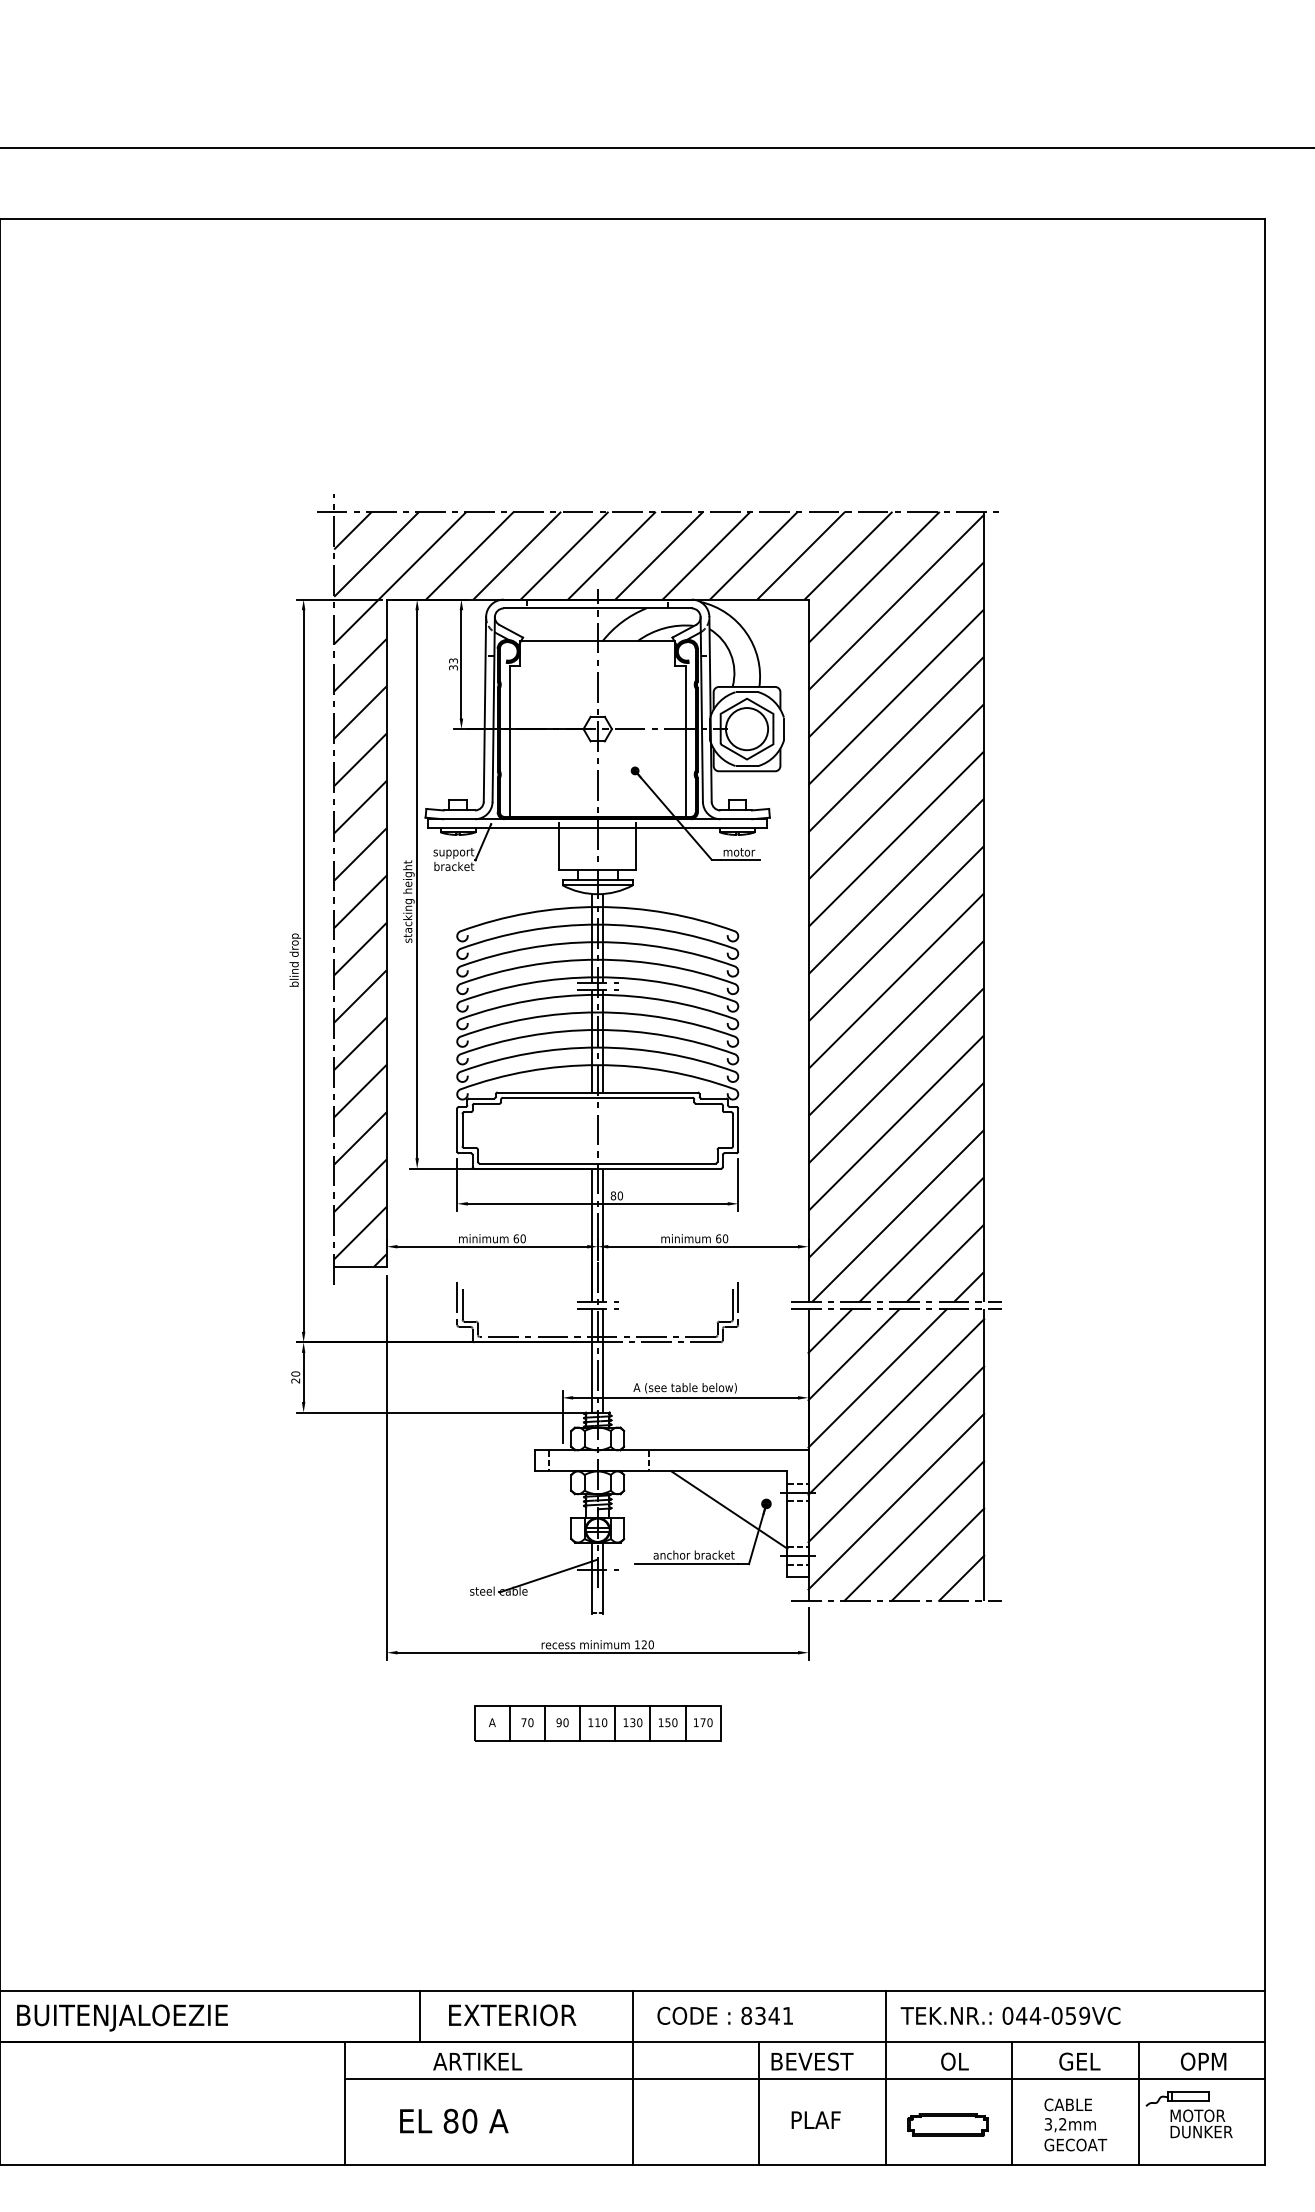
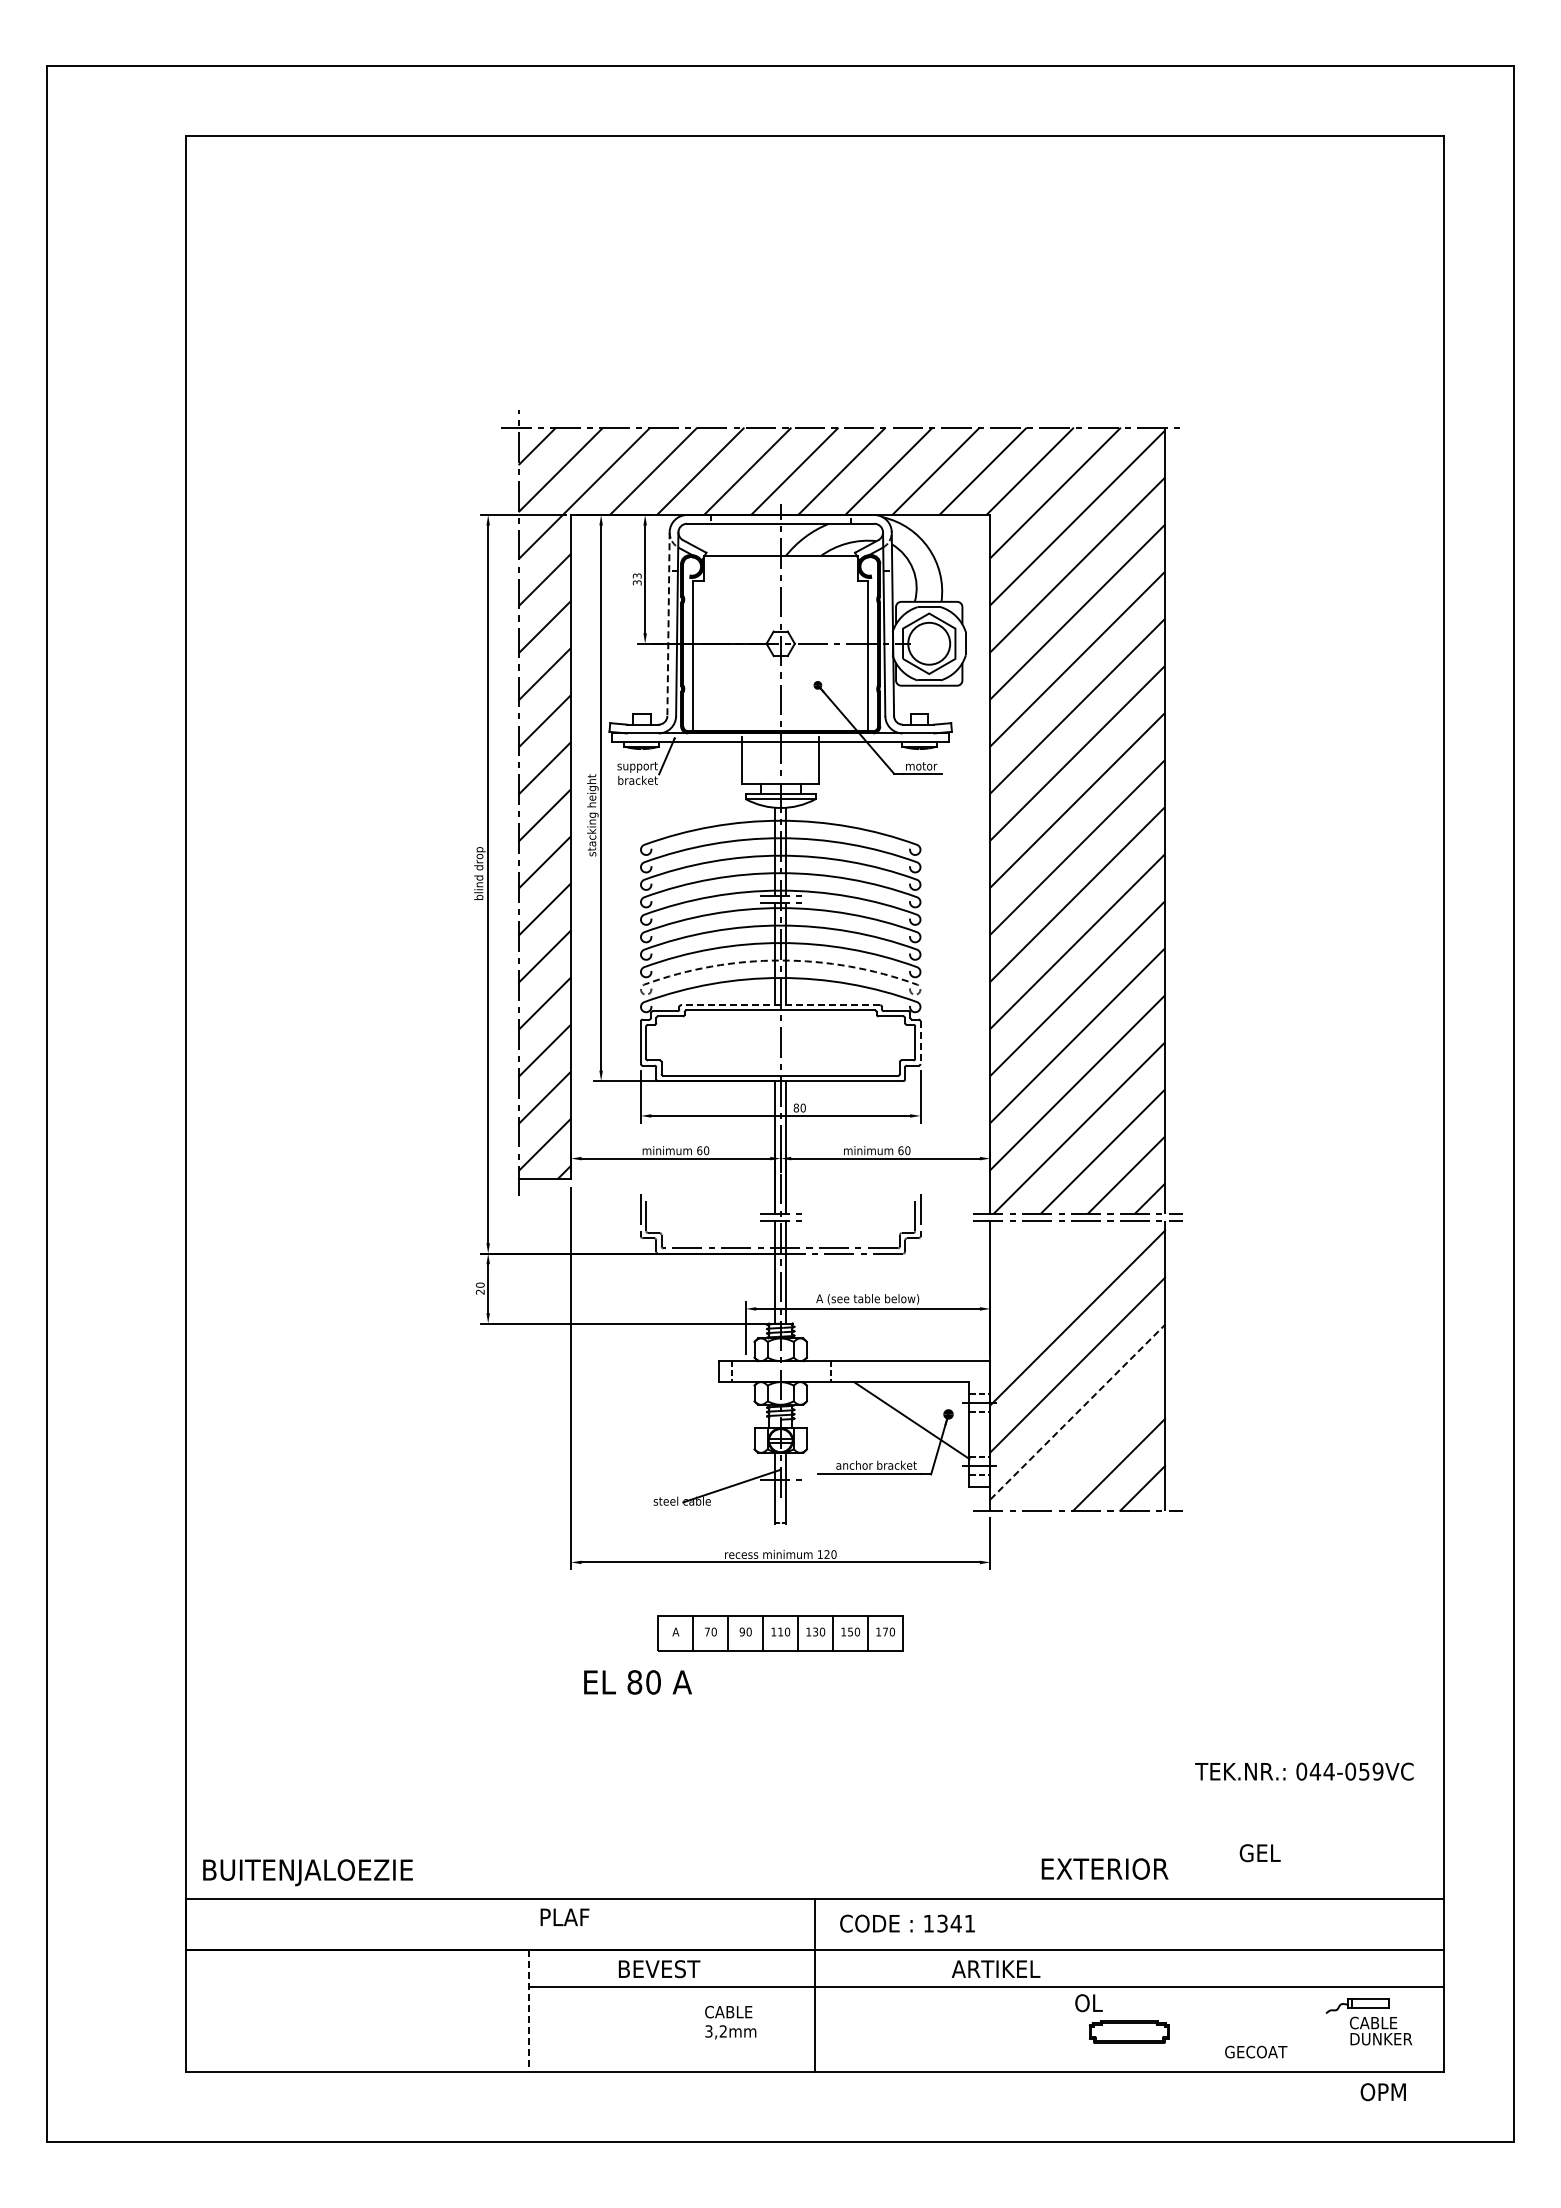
line: (484, 709) -> (668, 624), solid -> dashed
line: (597, 1047) -> (780, 960), solid -> dashed
line: (597, 1092) -> (780, 1005), solid -> dashed
line: (738, 1130) -> (920, 1043), solid -> dashed
line: (829, 1331) -> (1011, 1242), removed
line: (853, 1354) -> (1035, 1265), removed
line: (877, 1378) -> (1058, 1289), removed
line: (896, 1501) -> (1077, 1412), solid -> dashed
line: (914, 1530) -> (1095, 1440), removed
text: (512, 2014) -> (1104, 1868), moved
line: (419, 2015) -> (603, 1923), removed
text: (746, 2015) -> (928, 1923), 8341 -> 1341
text: (1010, 2015) -> (1304, 1771), moved
text: (121, 2017) -> (307, 1872), moved
text: (477, 2061) -> (661, 1969), ARTIKEL -> BEVEST
text: (813, 2061) -> (995, 1969), BEVEST -> ARTIKEL
text: (954, 2061) -> (1088, 2003), moved
text: (1079, 2061) -> (1259, 1853), moved
text: (1202, 2061) -> (1382, 2092), moved
line: (886, 2077) -> (1067, 1984), removed
line: (759, 2103) -> (941, 2010), removed
line: (1011, 2103) -> (1192, 2010), removed
line: (1138, 2103) -> (1318, 2010), removed
line: (344, 2104) -> (528, 2011), solid -> dashed
text: (1070, 2115) -> (730, 2022), moved
text: (1197, 2115) -> (1377, 2022), MOTOR -> CABLE
text: (815, 2119) -> (564, 1916), moved
text: (453, 2121) -> (637, 1682), moved

